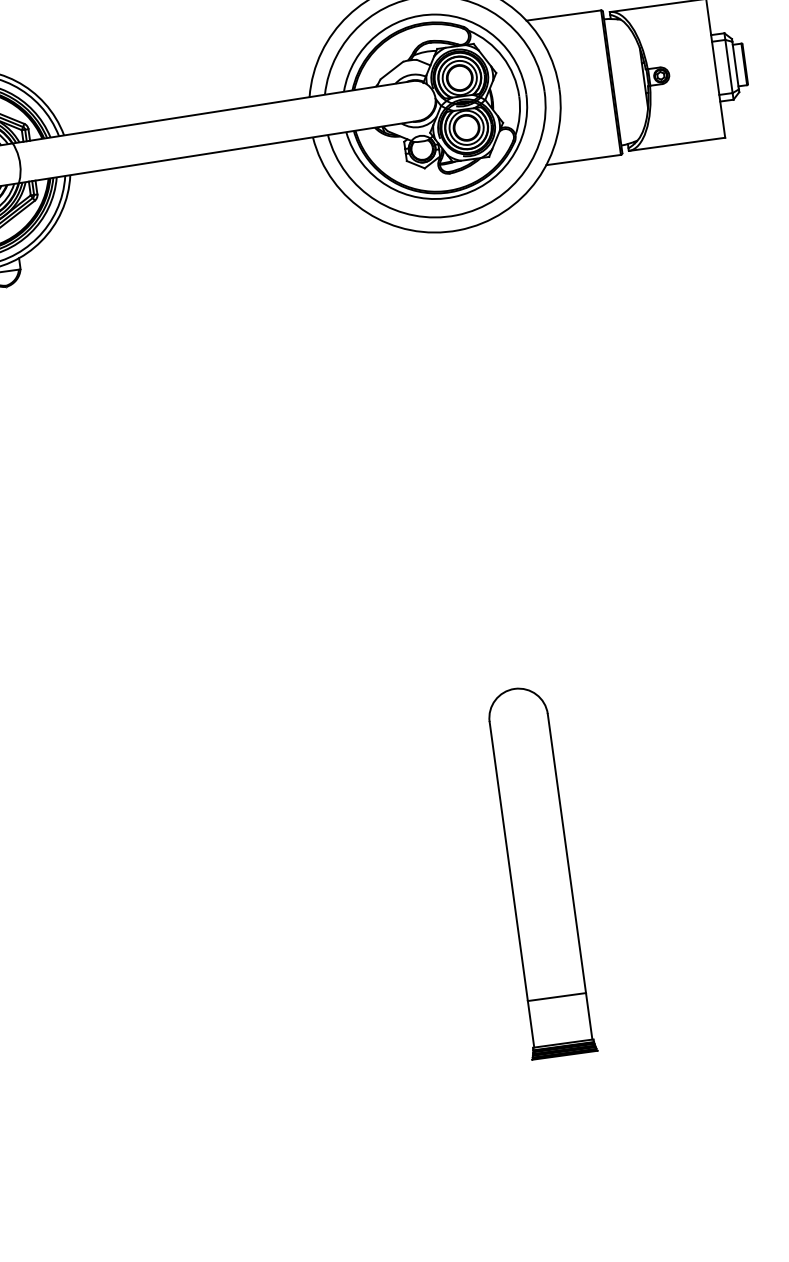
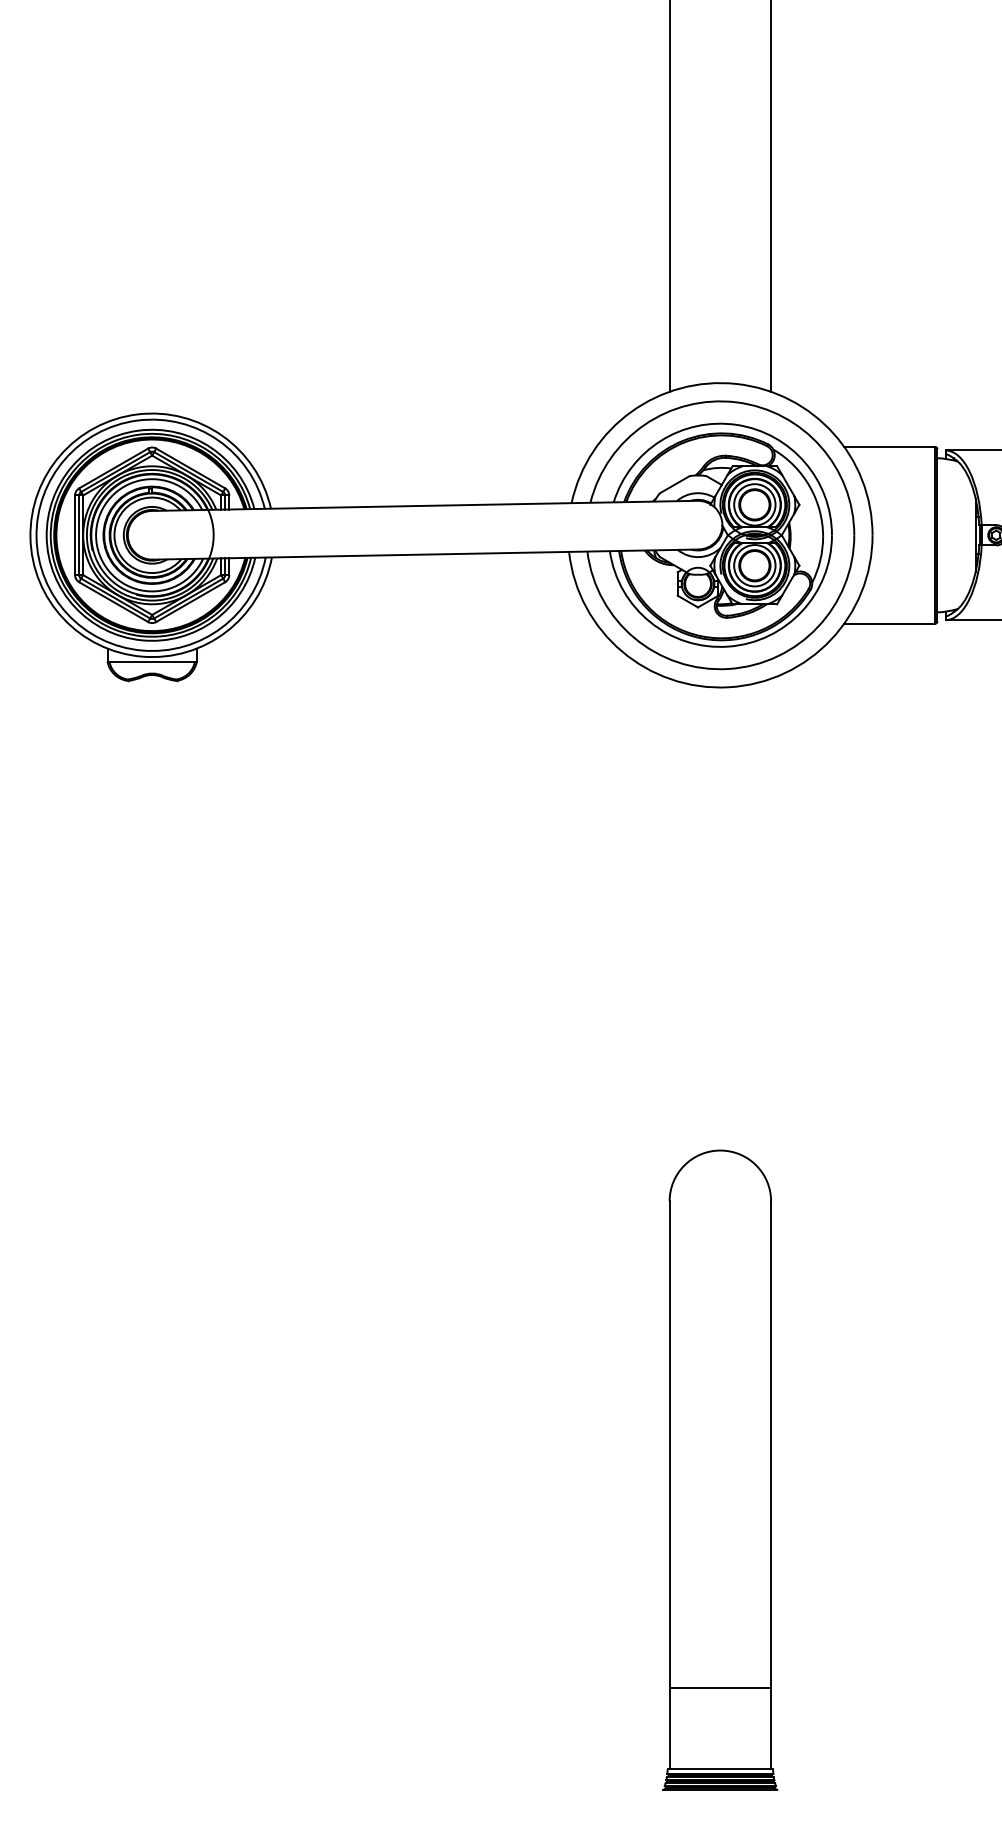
part: (539, 871) -> (720, 1469), size x1.43

